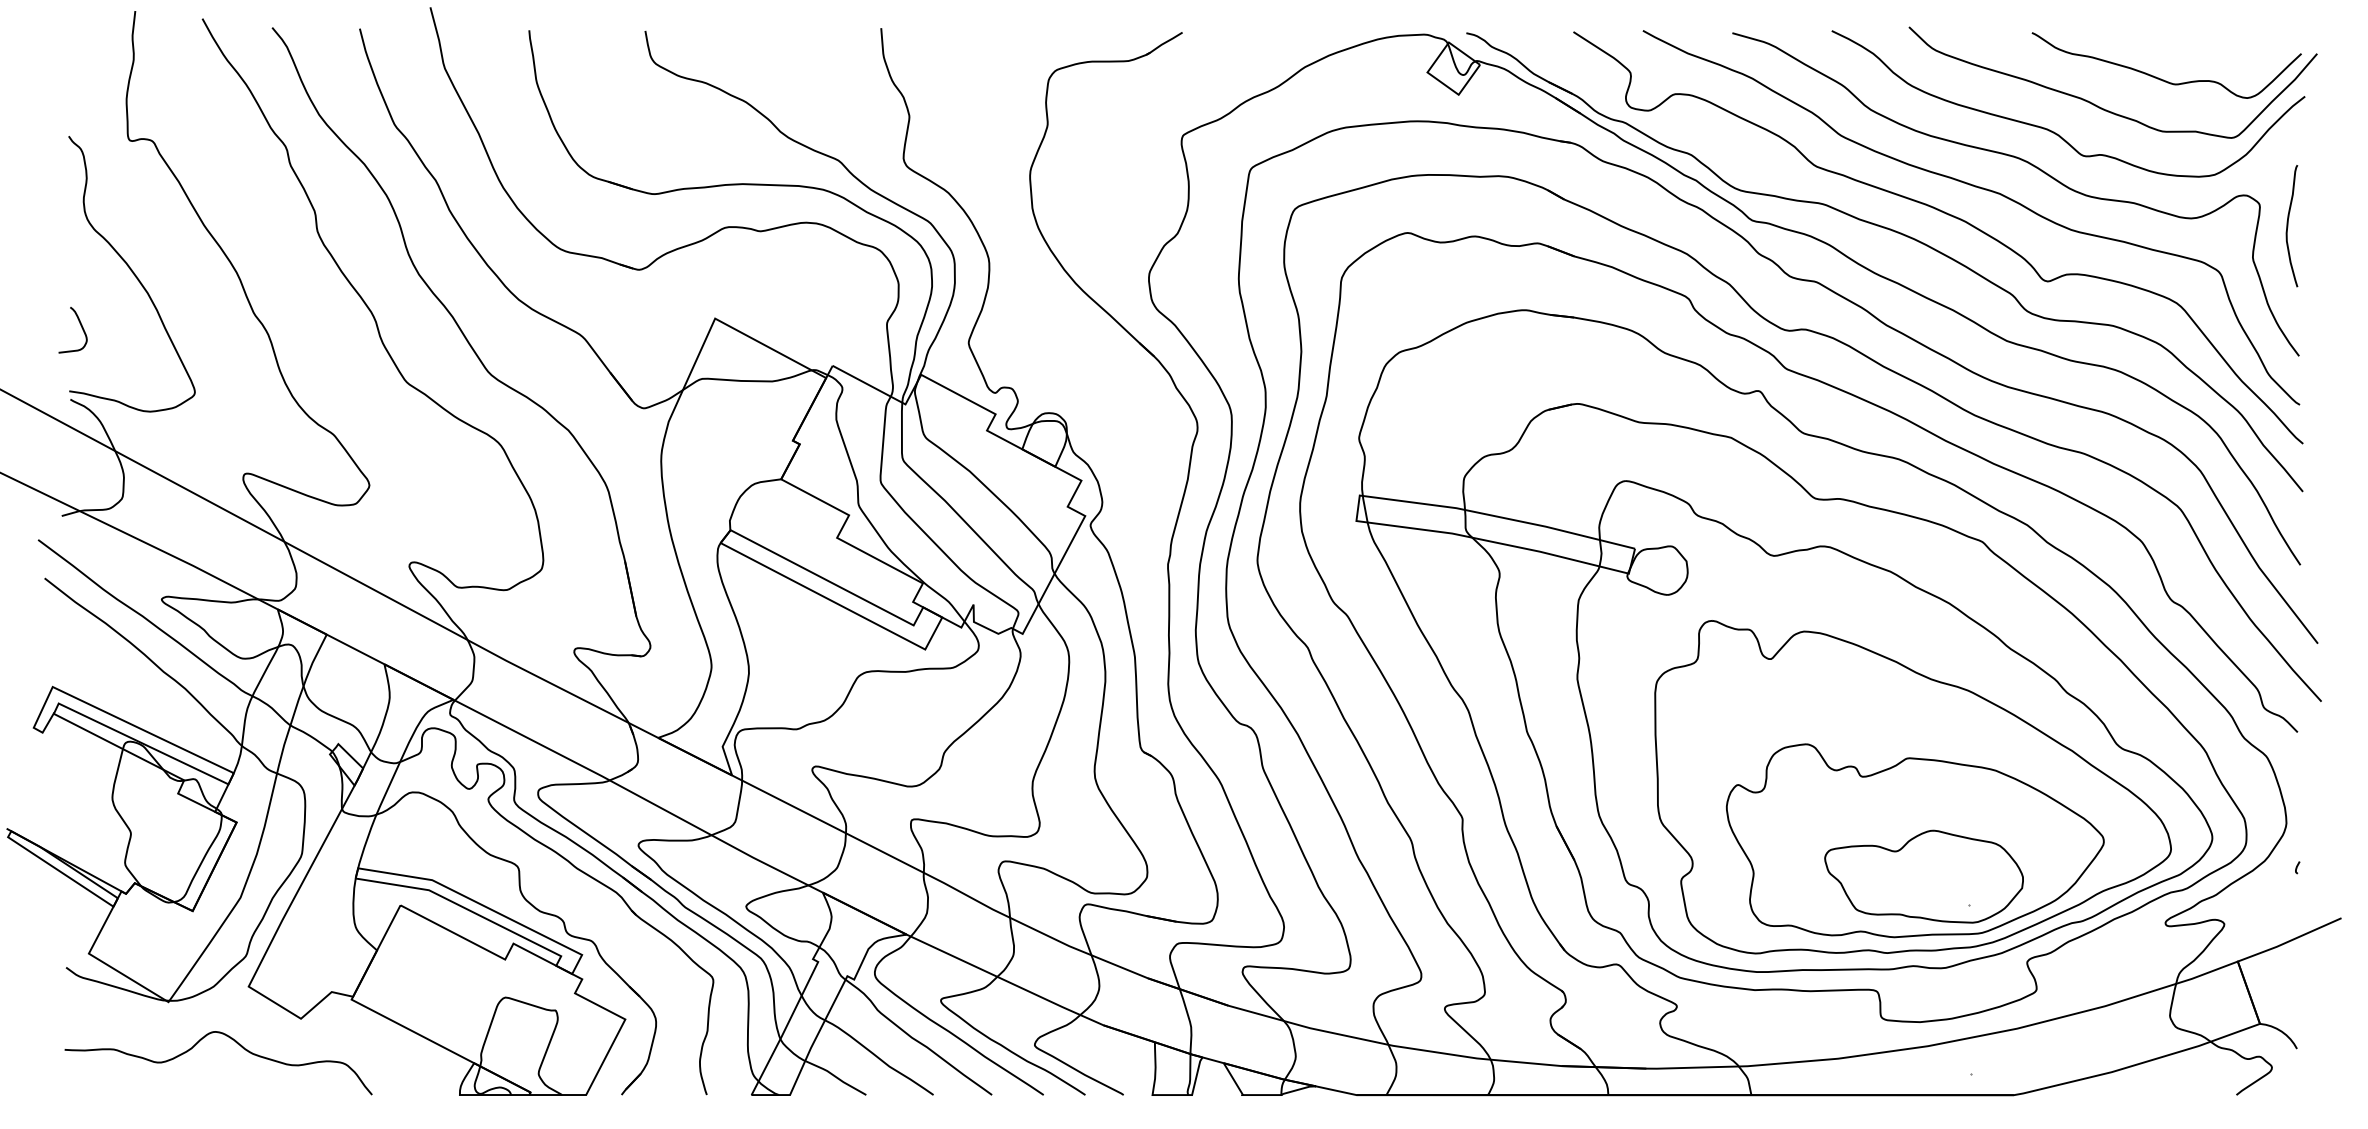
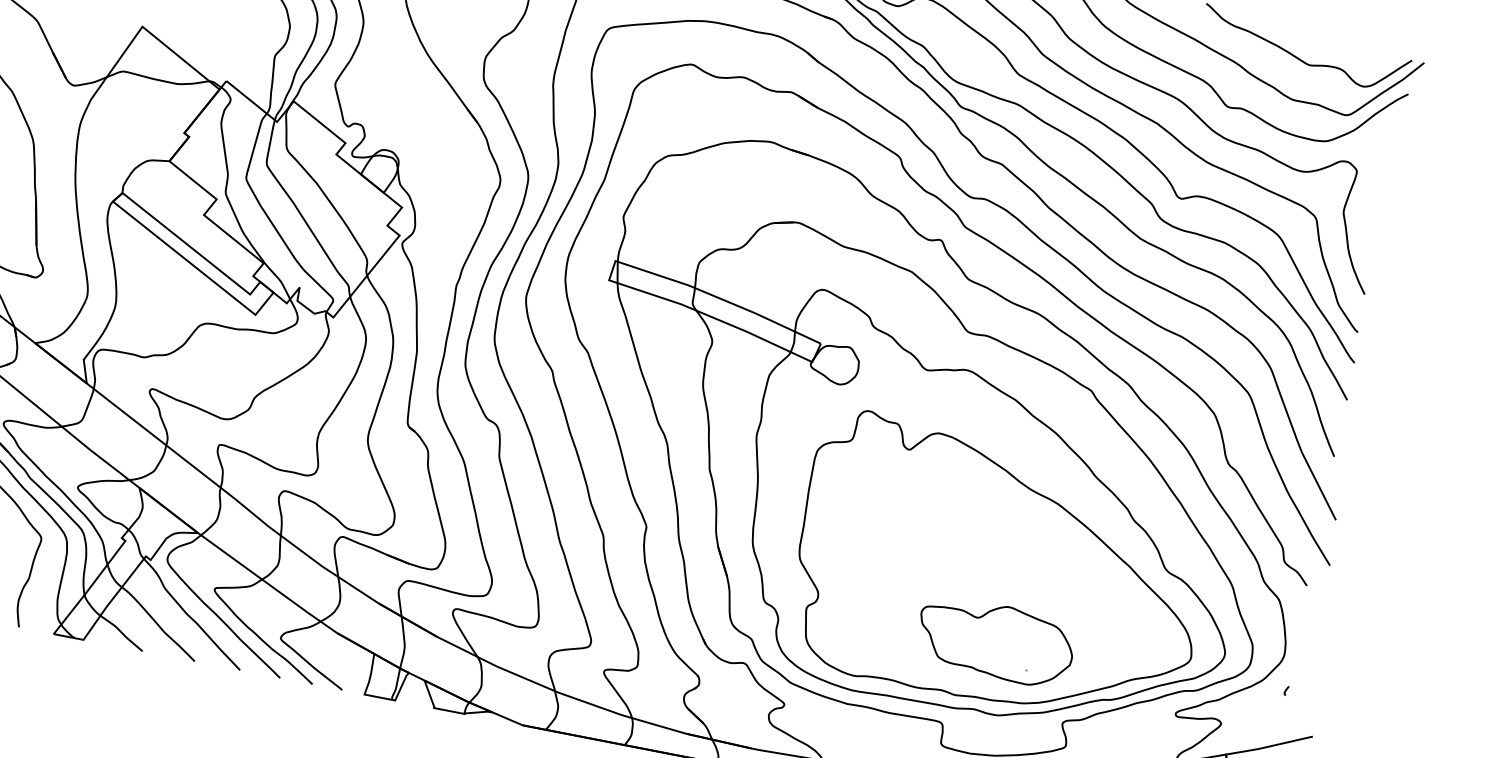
curve: (2288, 226) -> (1376, 192), removed
part: (1915, 840) -> (994, 612), removed

